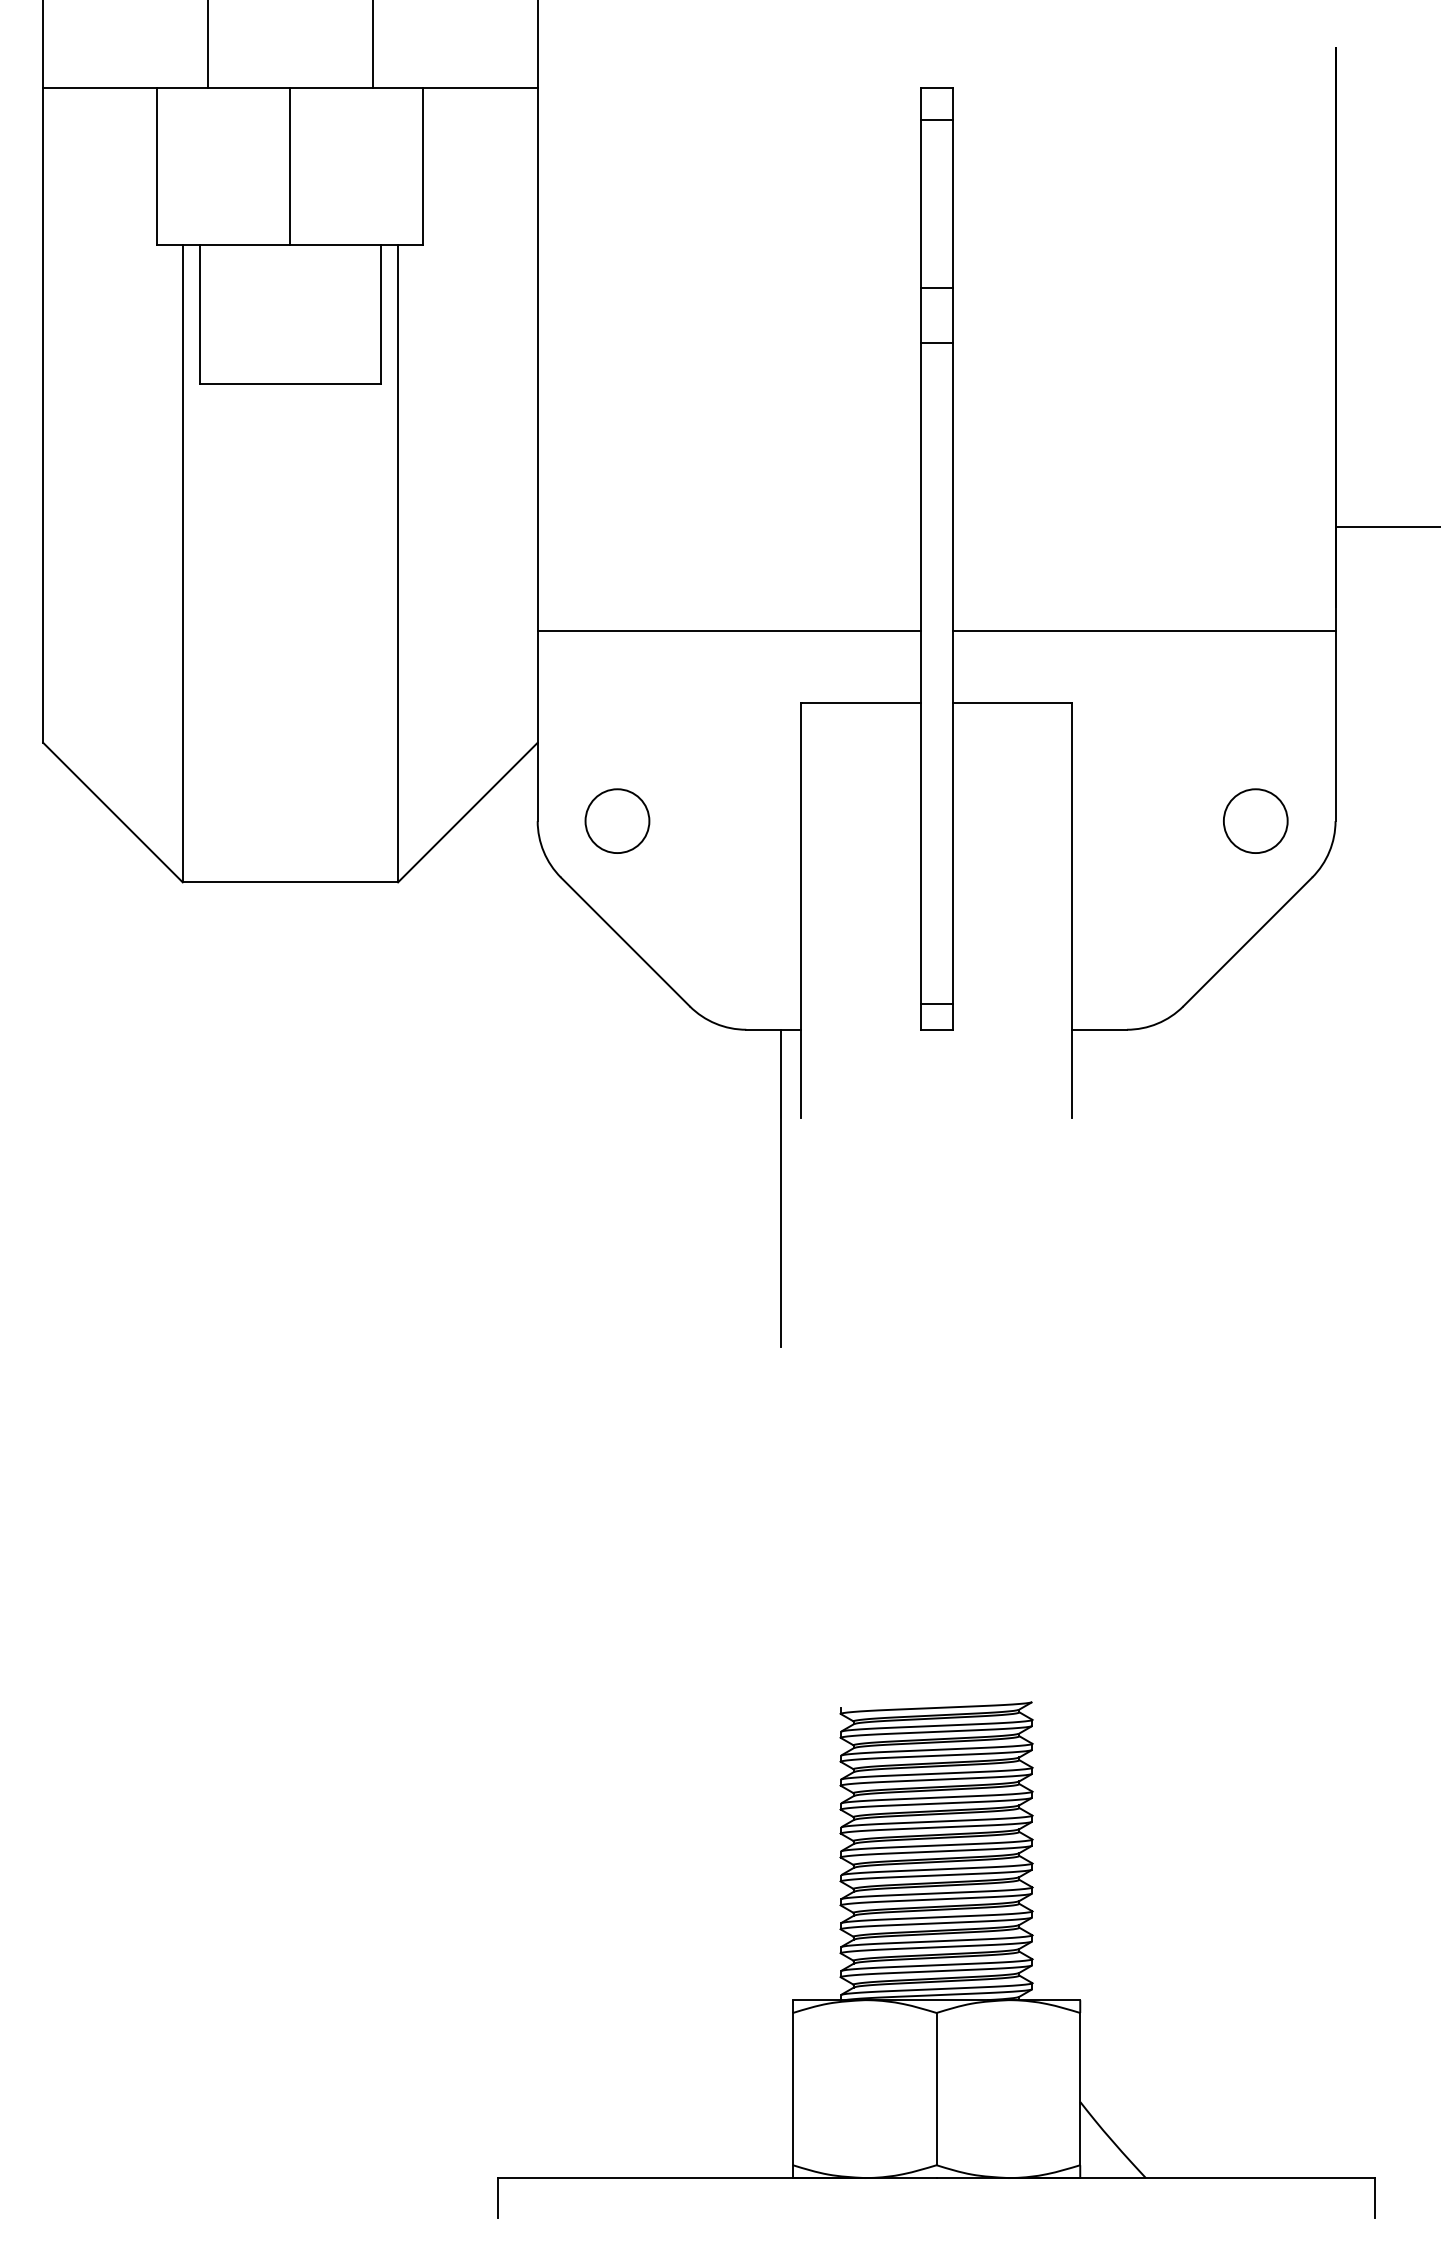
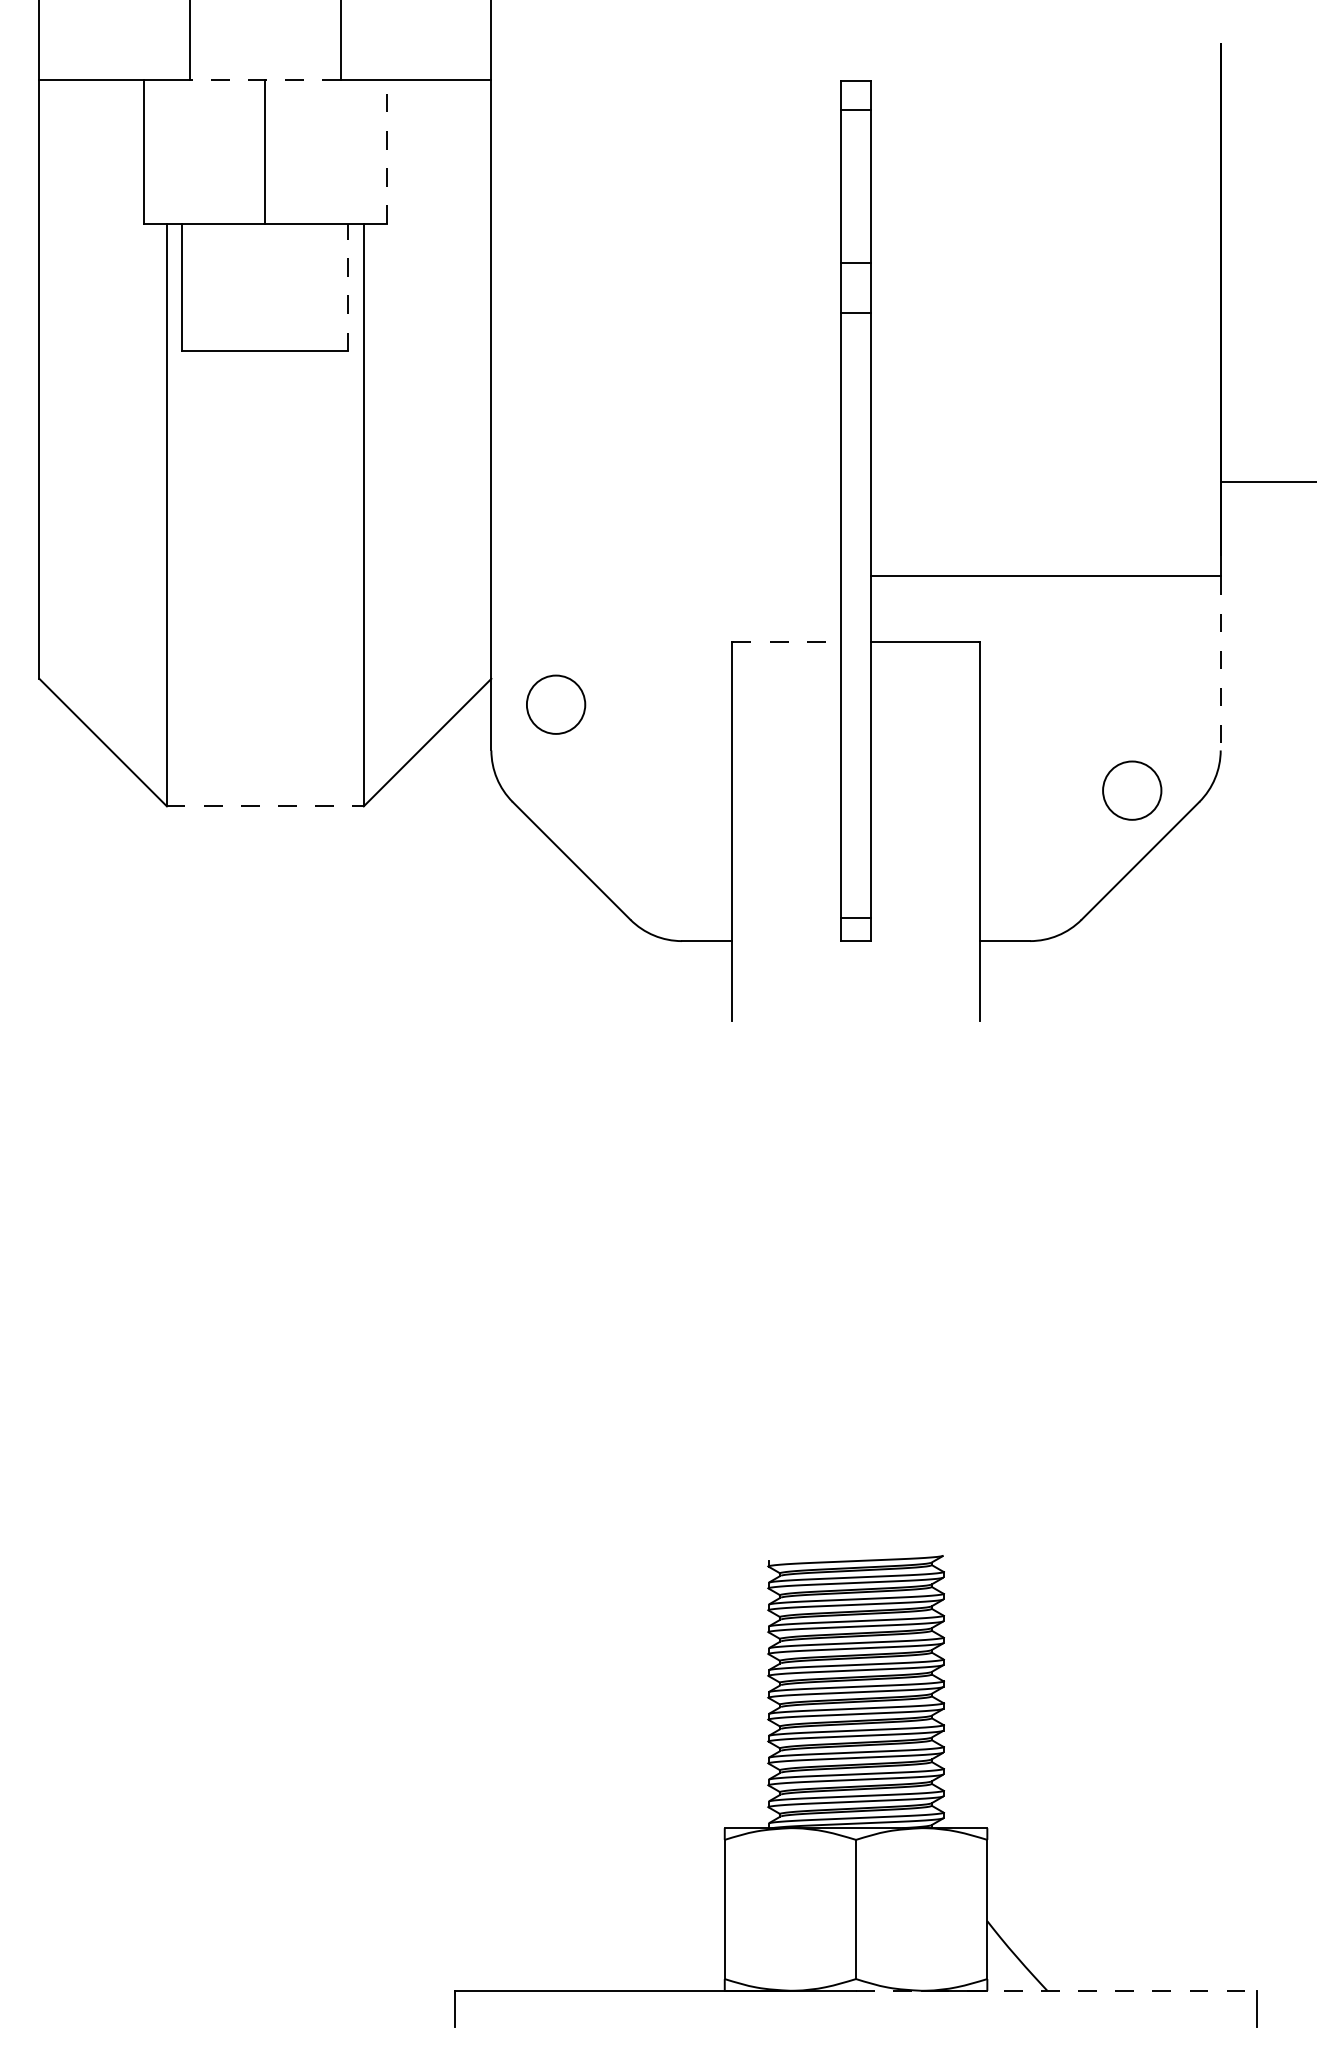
line: (289, 87) -> (264, 79), solid -> dashed
line: (423, 166) -> (387, 152), solid -> dashed
line: (381, 314) -> (348, 287), solid -> dashed
line: (728, 630) -> (665, 576), removed
line: (861, 702) -> (787, 641), solid -> dashed
line: (1335, 726) -> (1220, 663), solid -> dashed
circle: (617, 820) -> (556, 704), moved
circle: (1255, 820) -> (1132, 790), moved
line: (290, 882) -> (265, 806), solid -> dashed
line: (781, 1188) -> (714, 1086), removed
line: (1156, 2178) -> (1057, 1991), solid -> dashed

